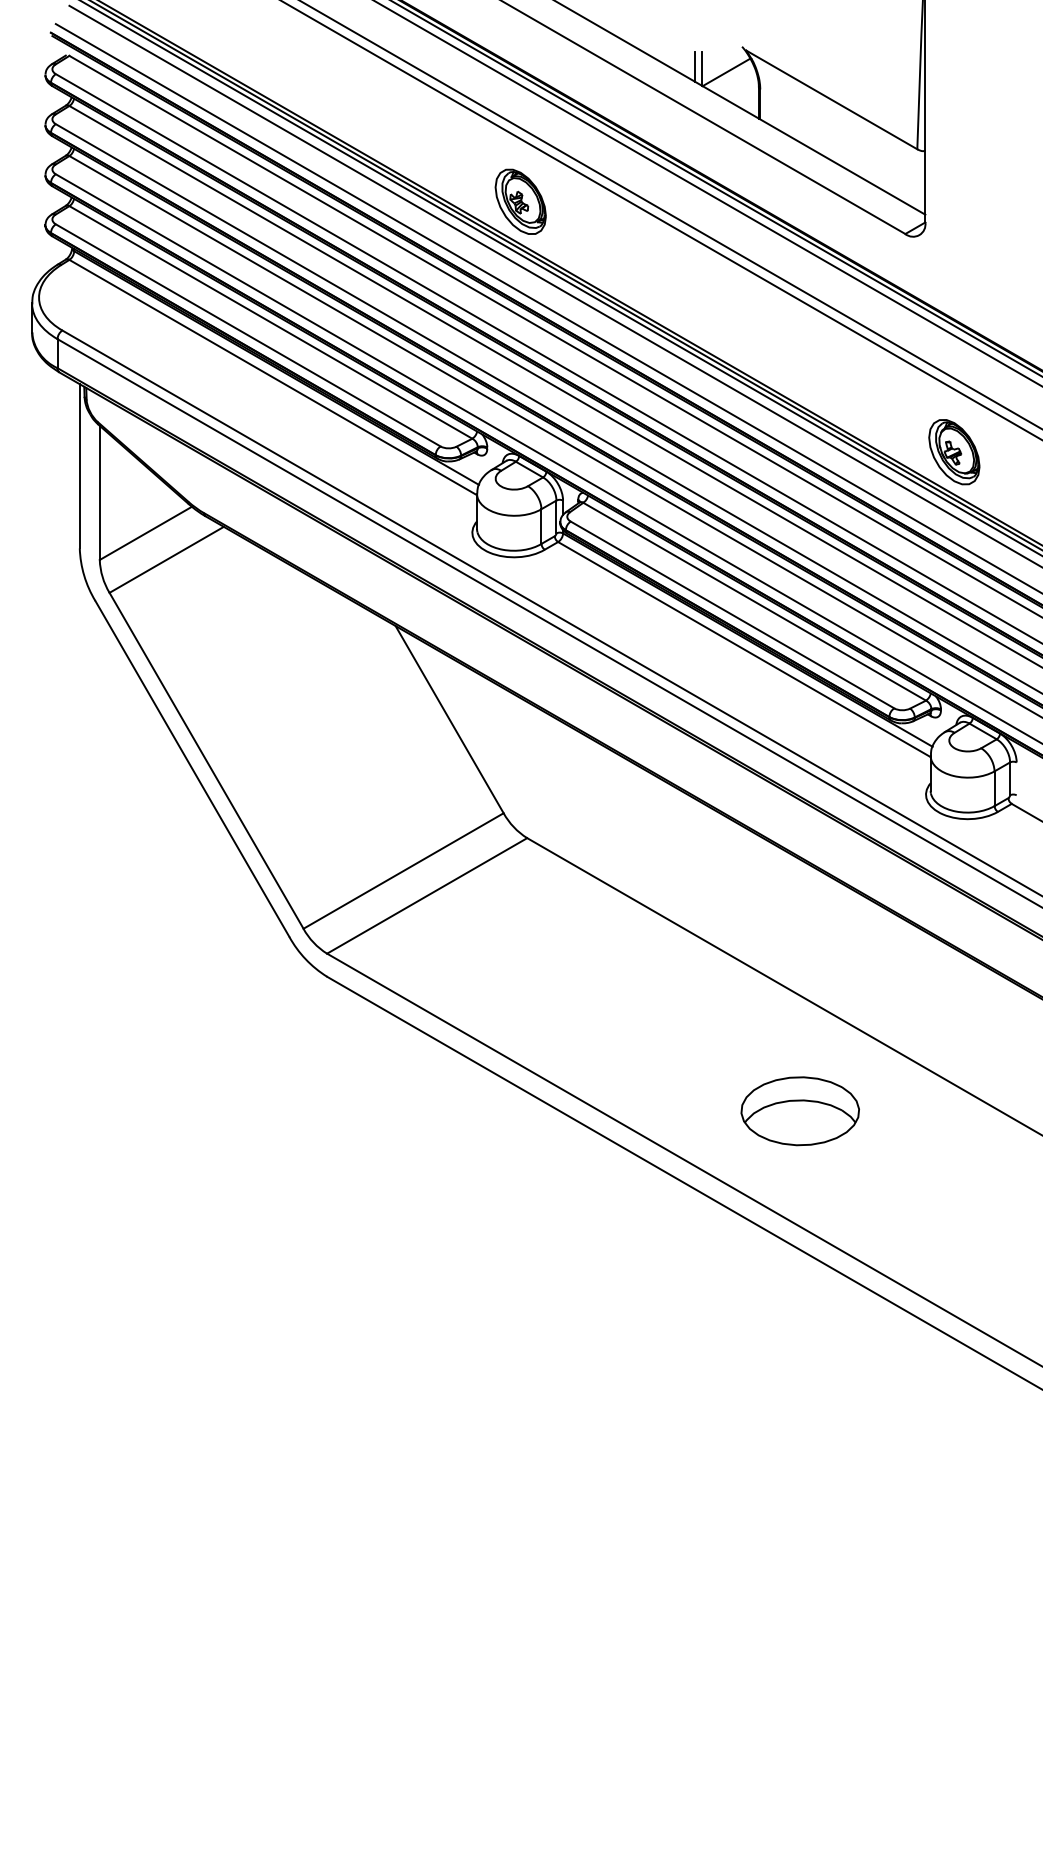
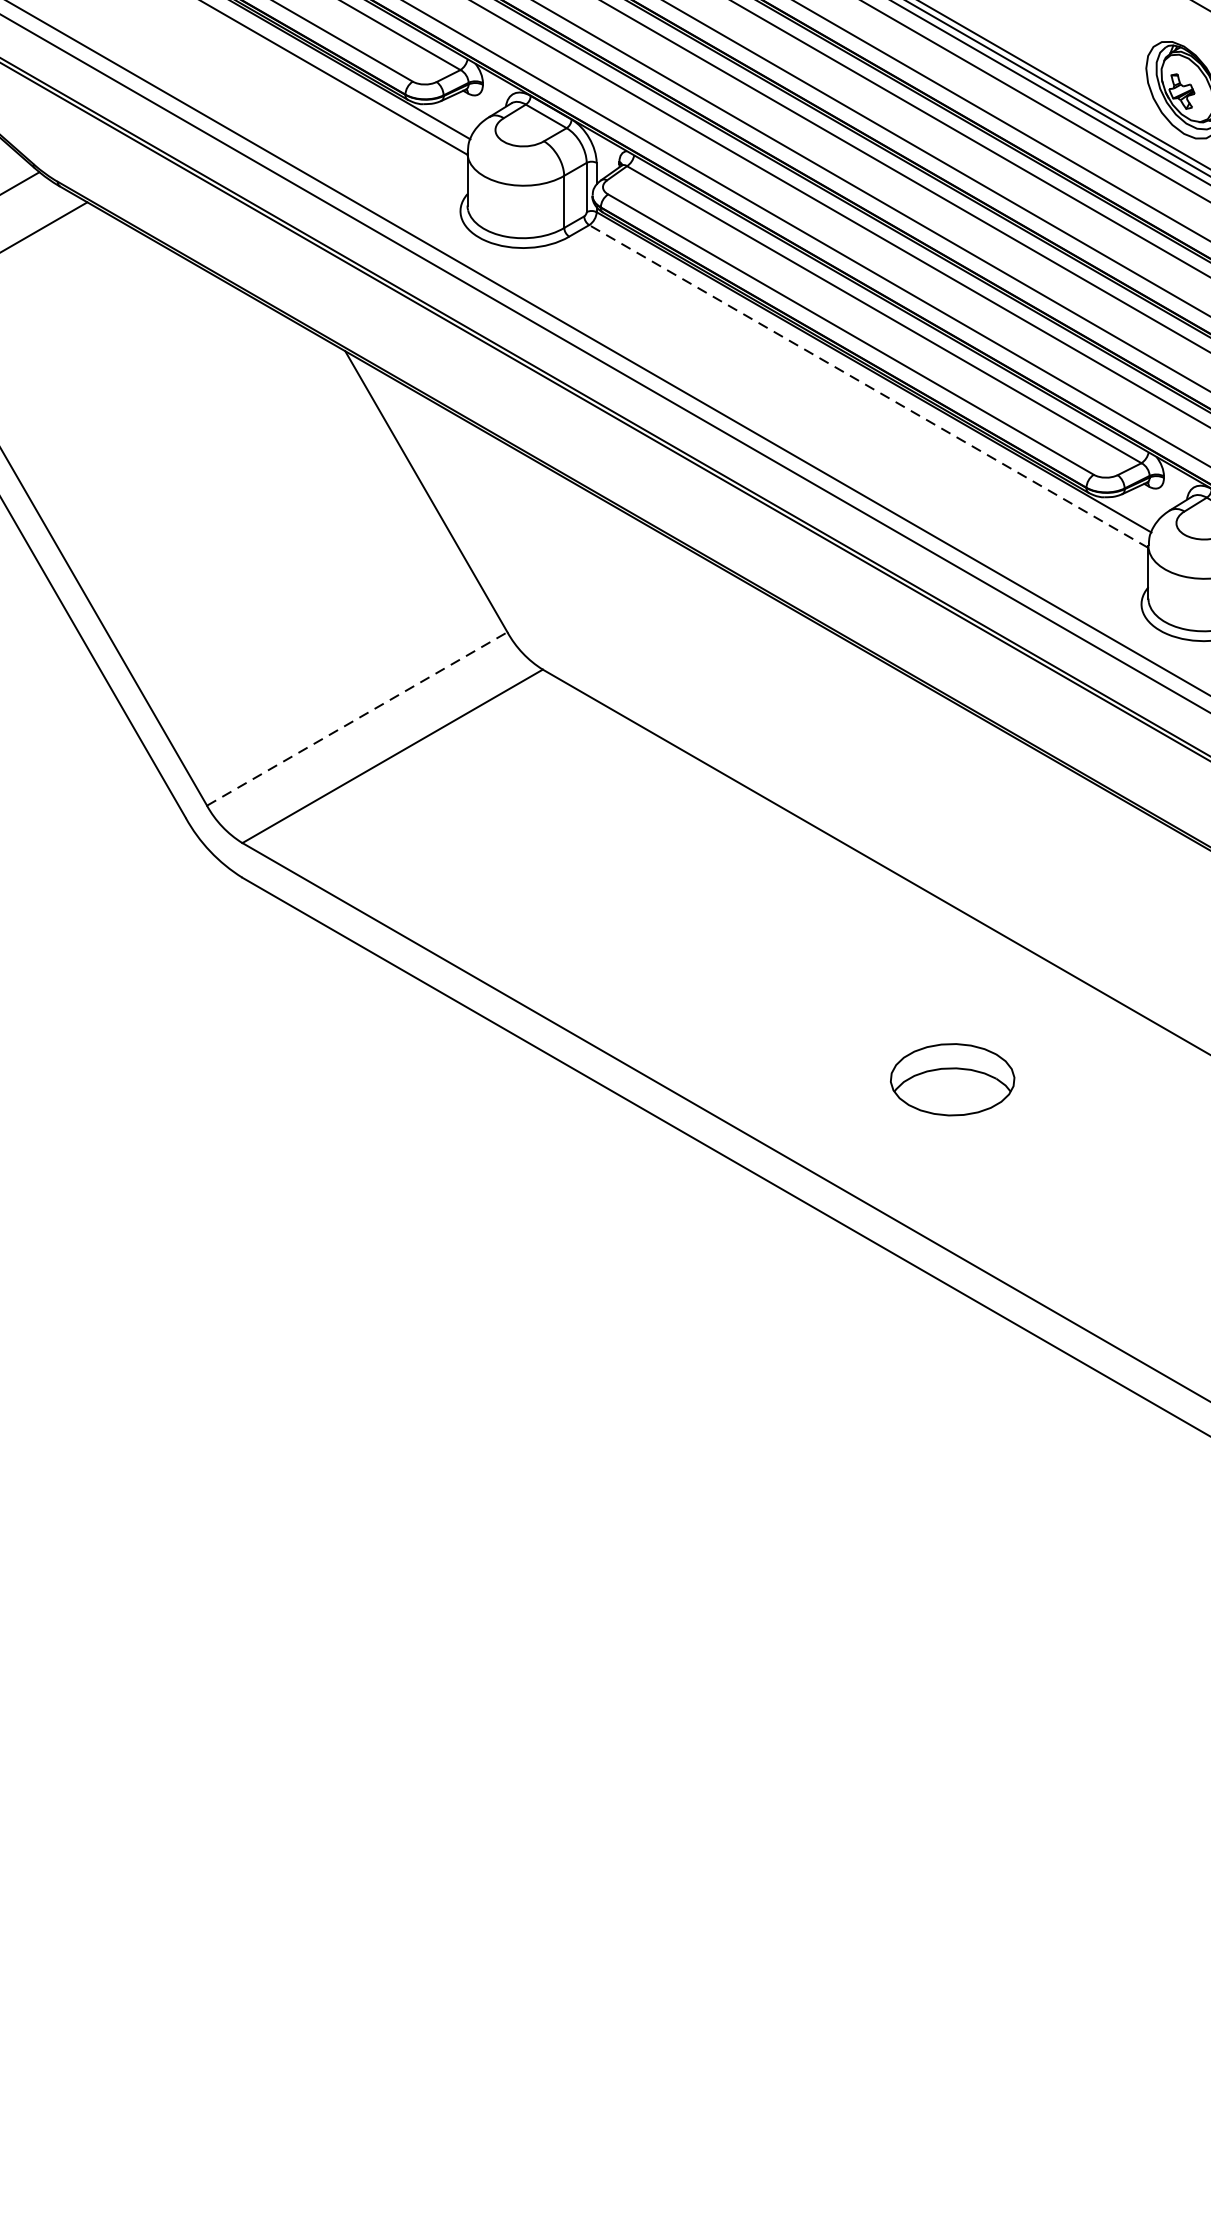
line: (743, 649) -> (867, 386), solid -> dashed
line: (403, 871) -> (357, 719), solid -> dashed
part: (799, 1111) -> (951, 1079), size x0.7

